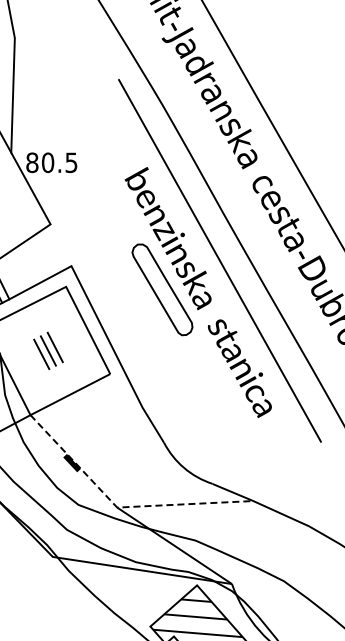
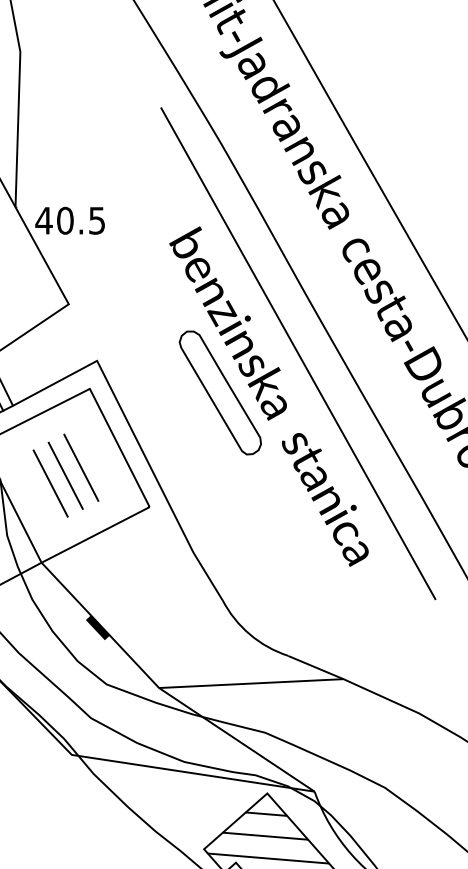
text: (31, 162) -> (42, 220), 80.5 -> 40.5
part: (48, 350) -> (65, 475), size x1.67
line: (122, 507) -> (166, 687), dashed -> solid

